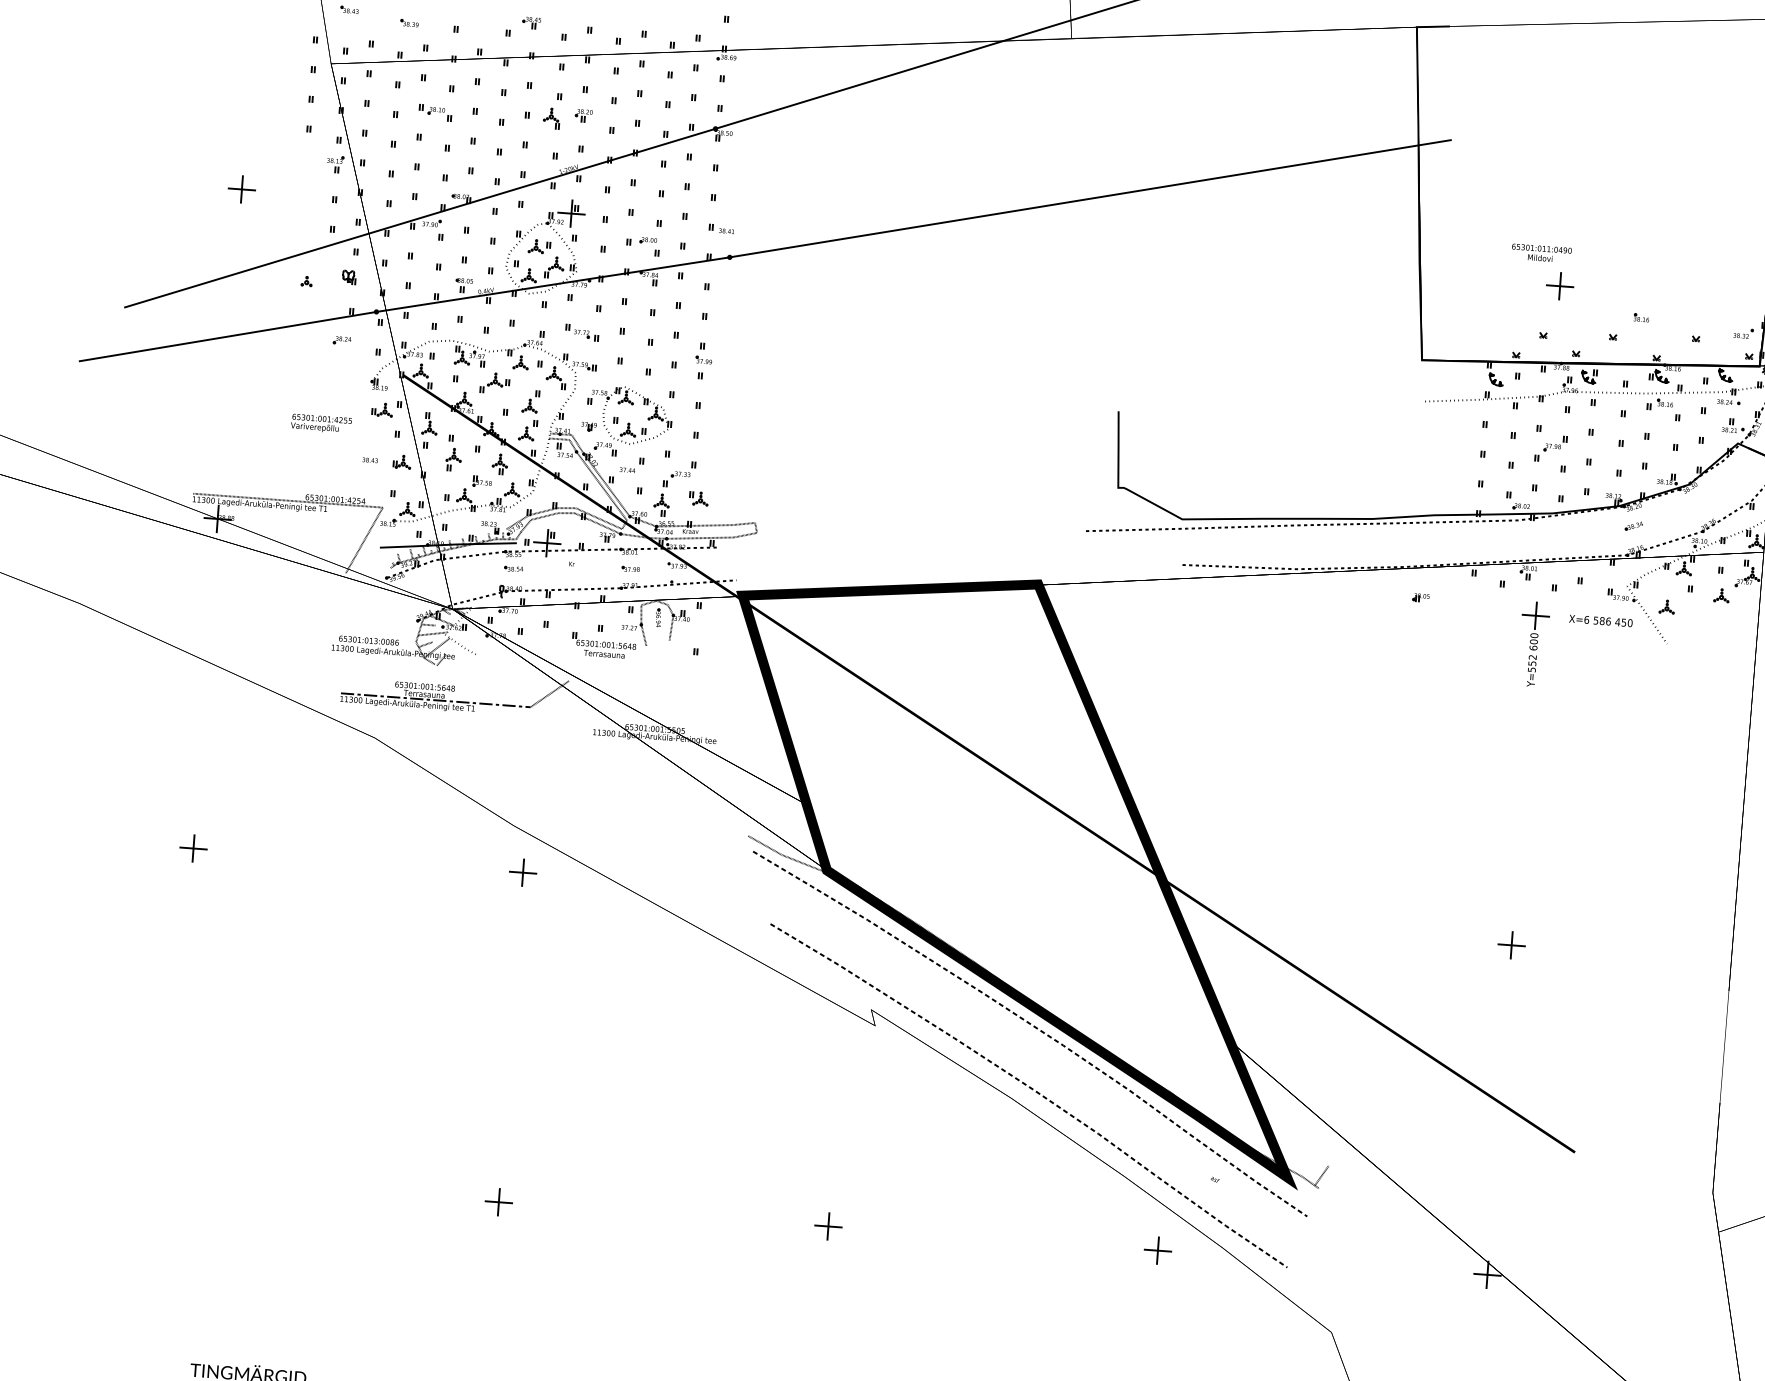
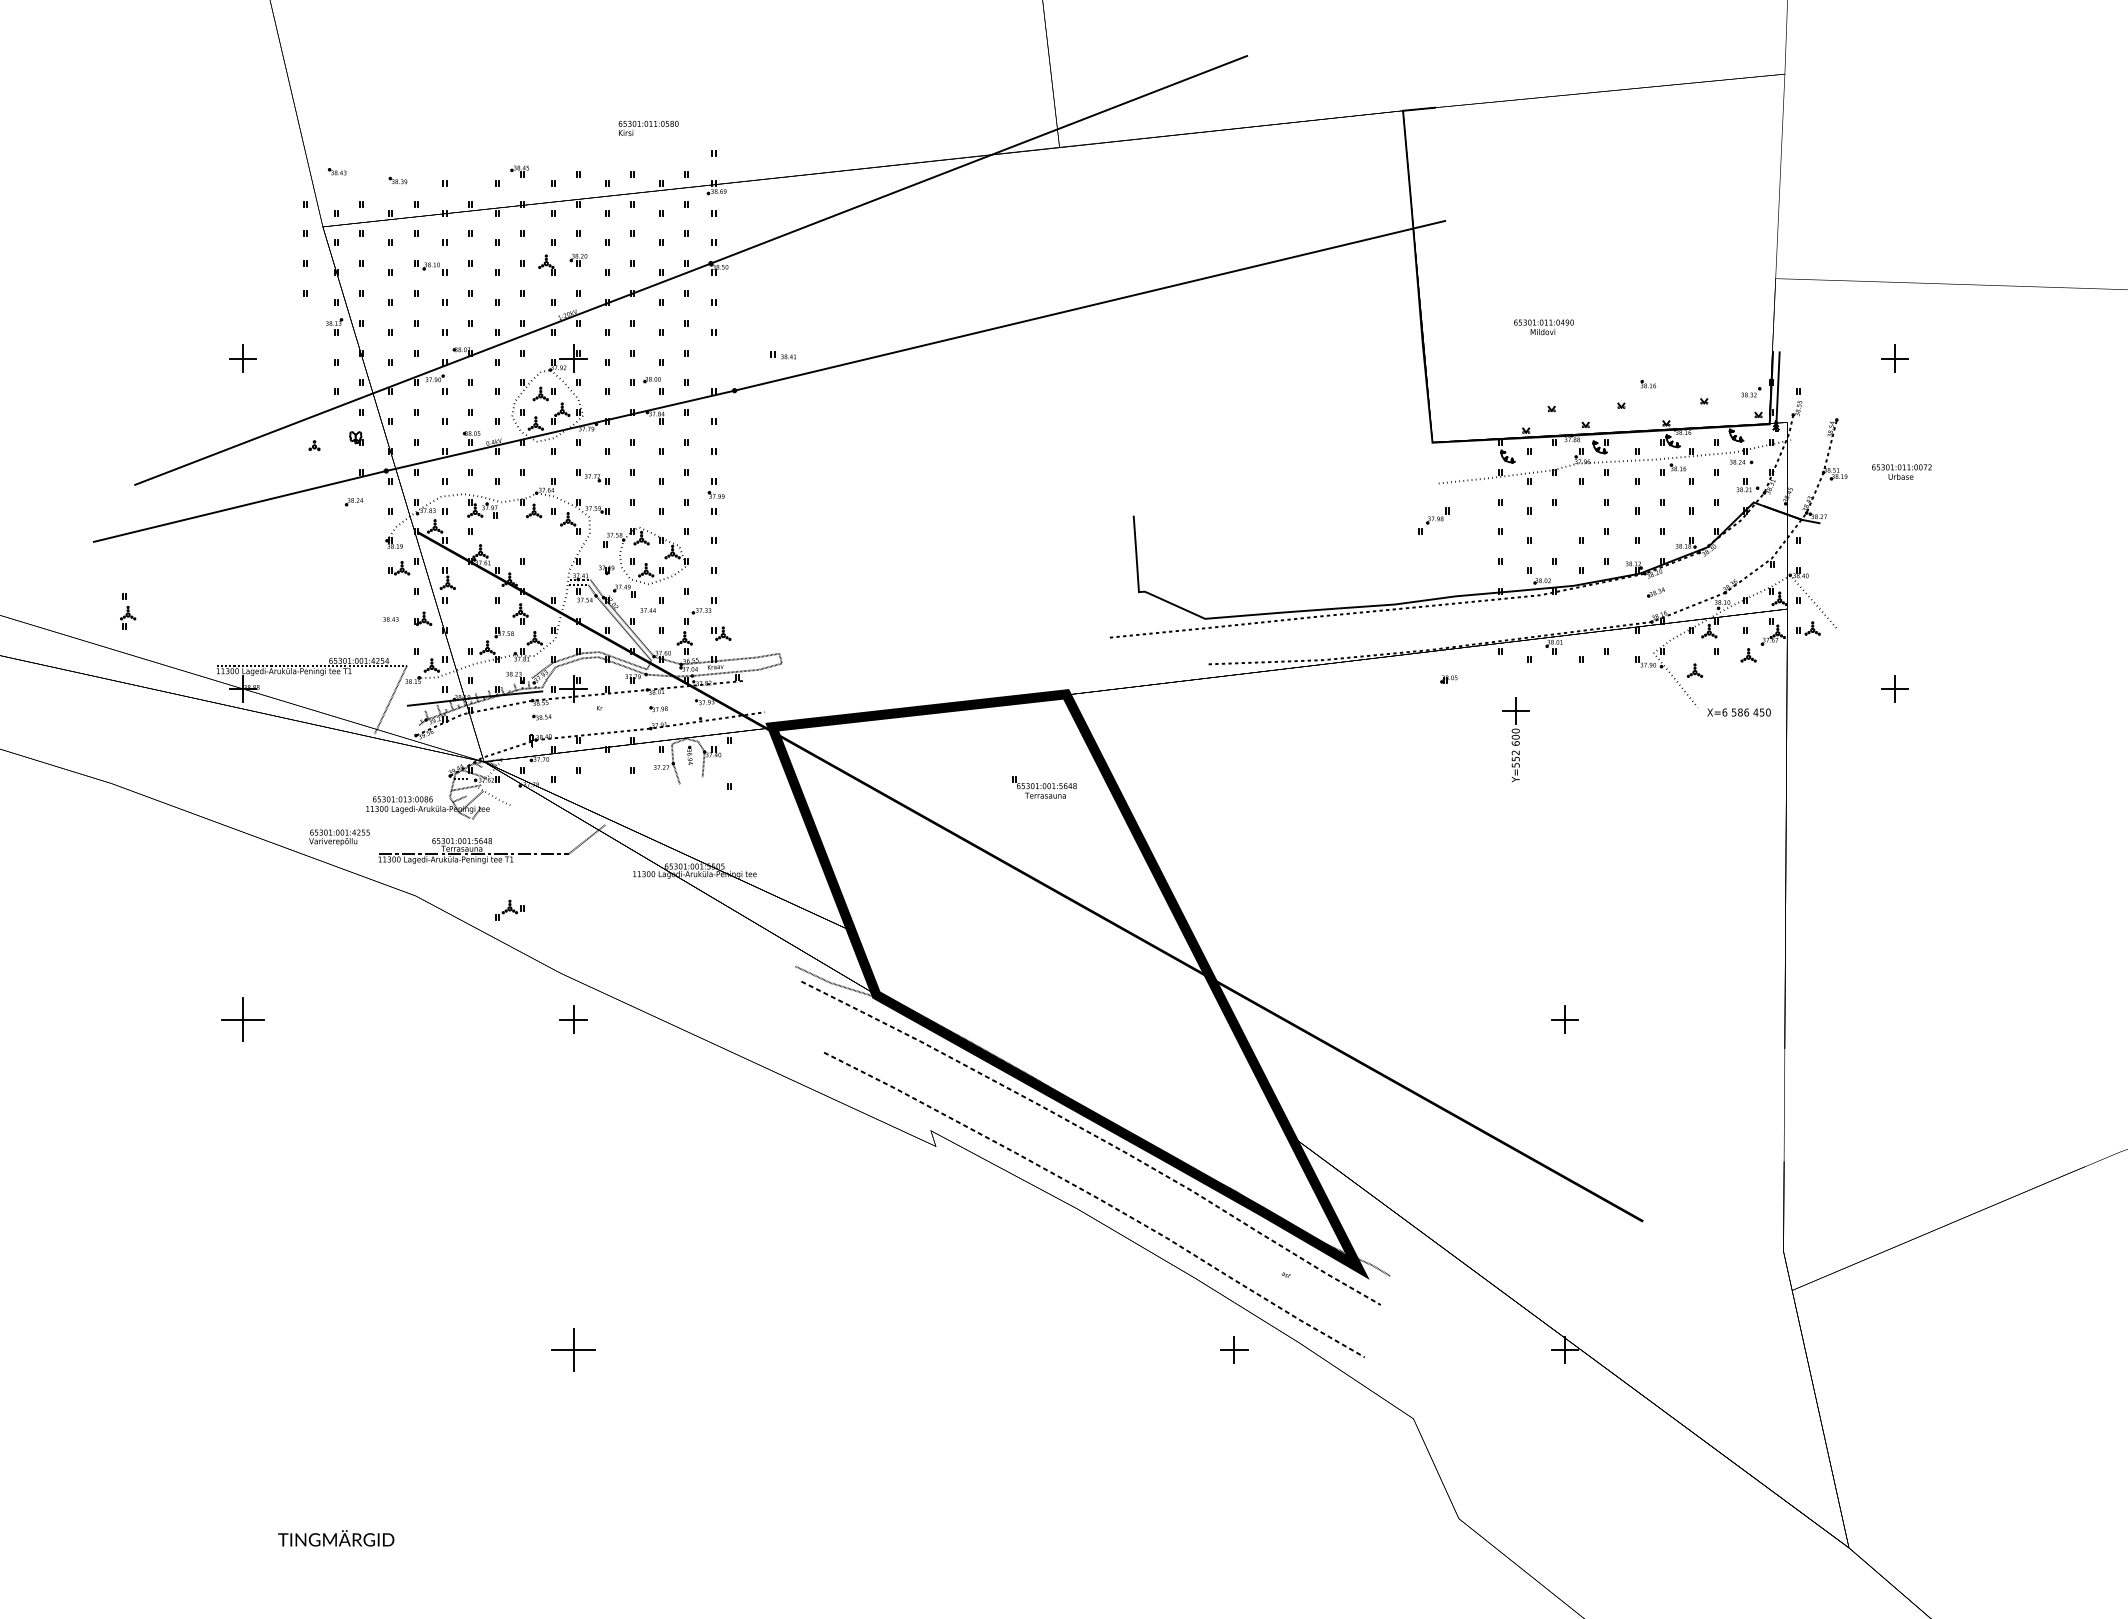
part: (720, 229) -> (782, 355), moved
part: (1559, 286) -> (1564, 358), removed
part: (494, 382) -> (509, 909), moved
part: (528, 414) -> (545, 562), removed
text: (321, 423) -> (339, 837), moved
part: (1550, 447) -> (1433, 520), moved
part: (454, 453) -> (128, 611), moved
text: (1600, 620) -> (1738, 712), moved
part: (1533, 644) -> (1515, 739), moved
part: (603, 646) -> (1044, 787), moved
part: (192, 848) -> (242, 1019), size x1.6
line: (1322, 1175) -> (1392, 1262), removed
part: (498, 1201) -> (573, 1349), size x1.6
part: (827, 1225) -> (903, 1349), removed

